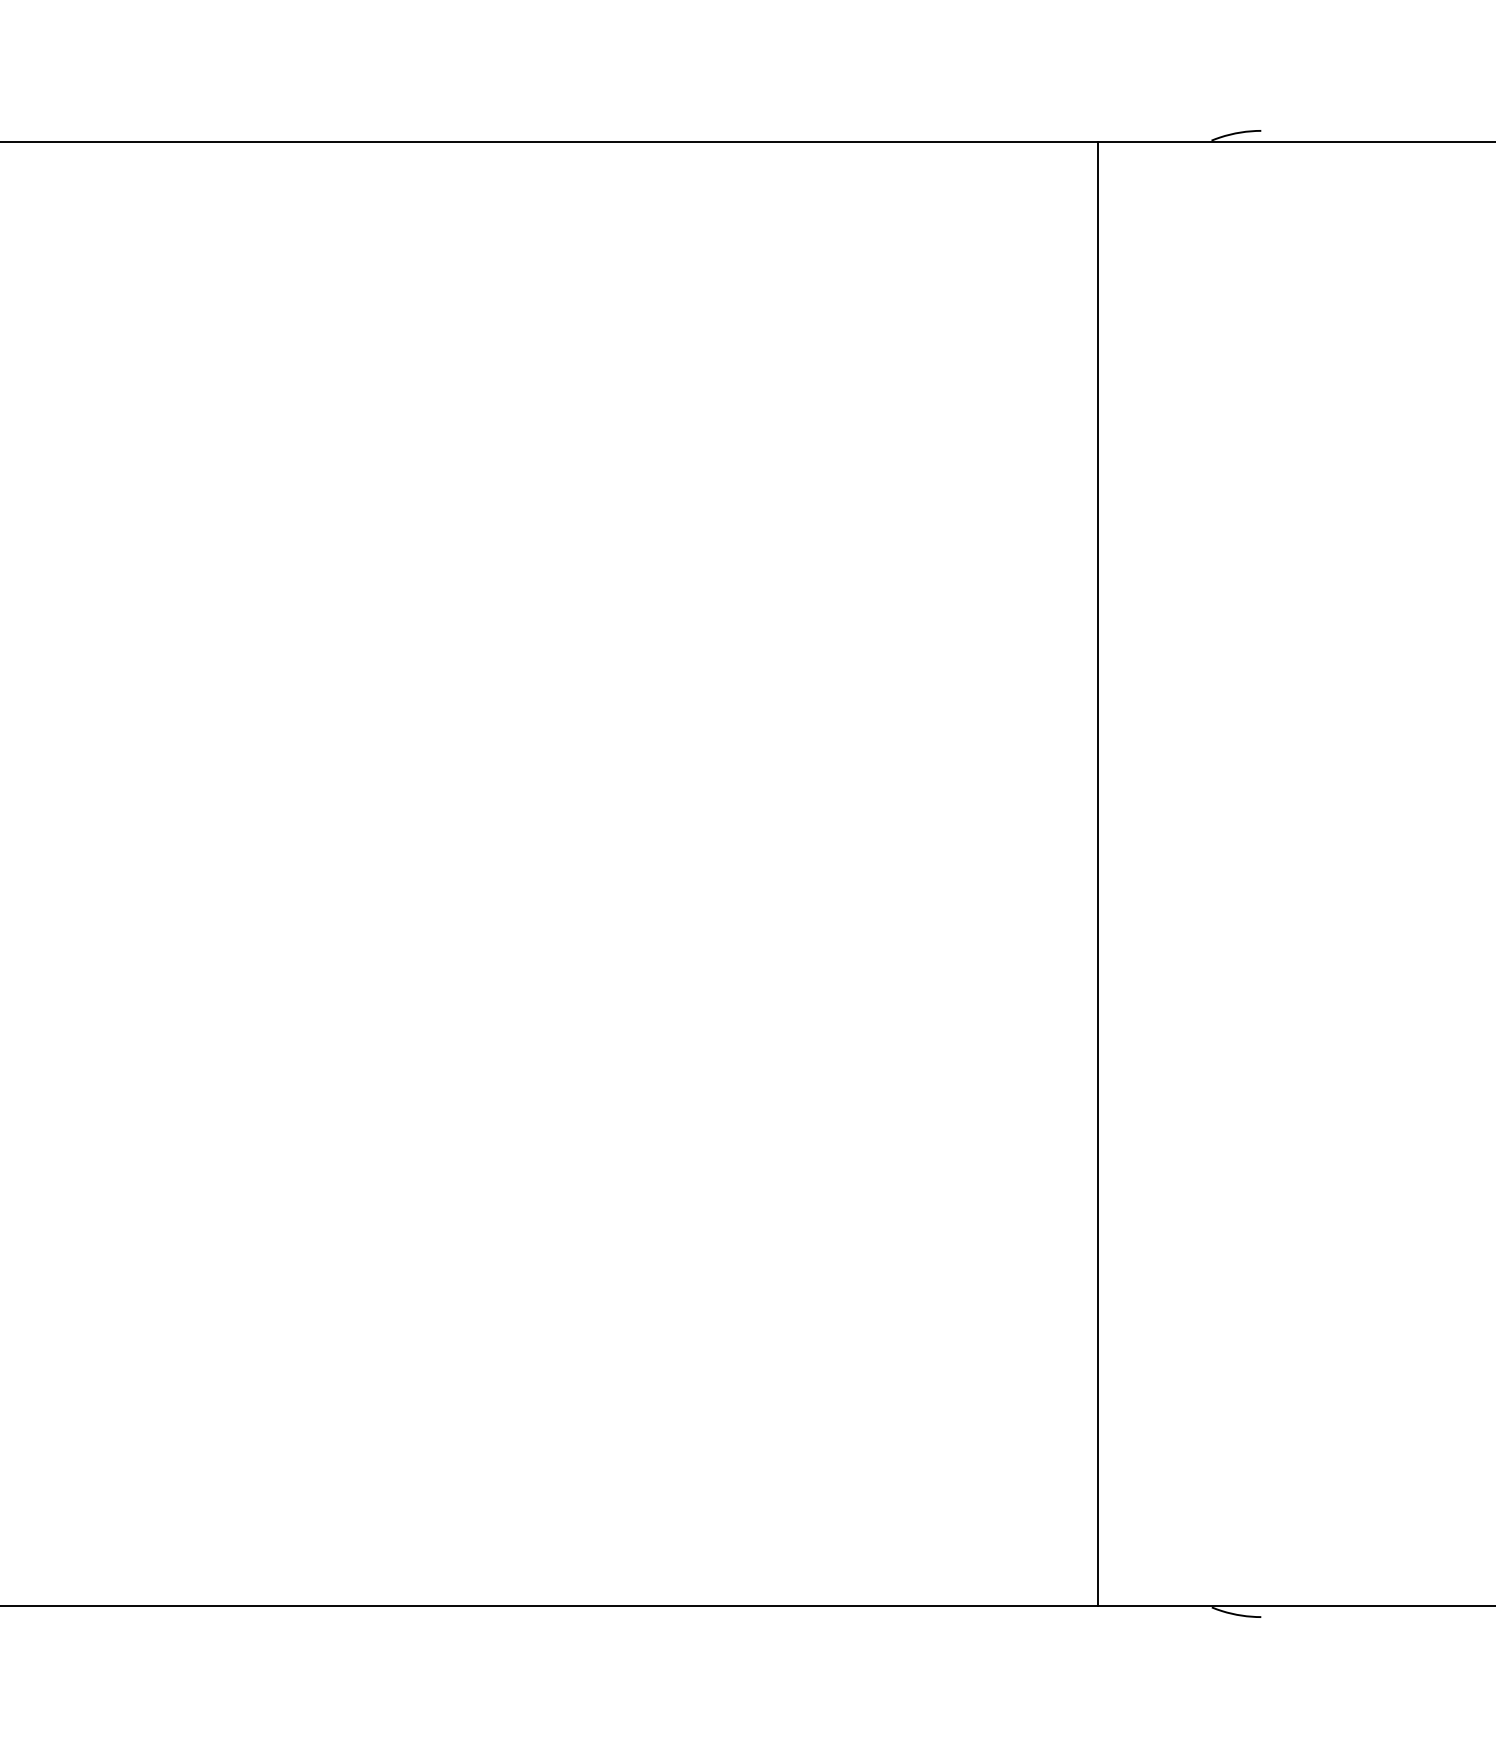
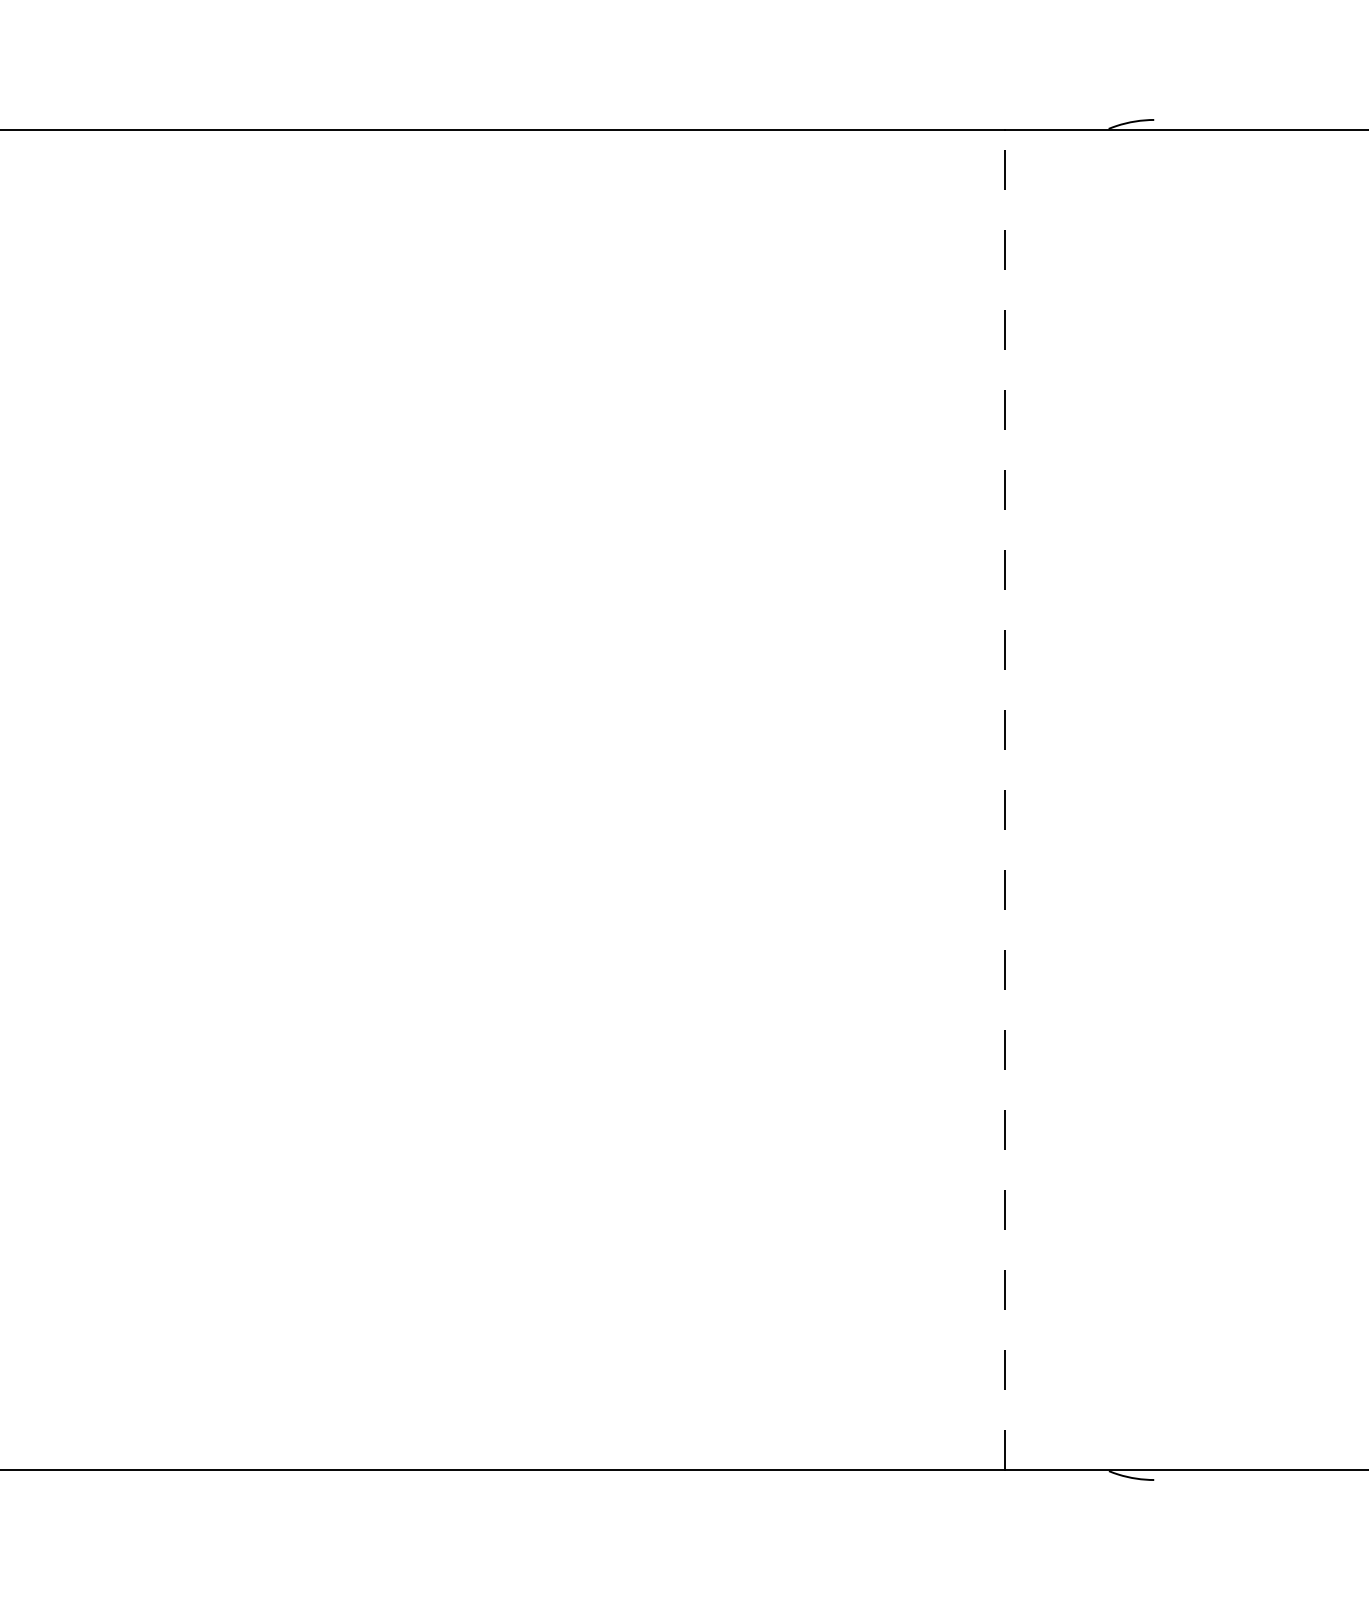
line: (1098, 873) -> (1005, 799), solid -> dashed

